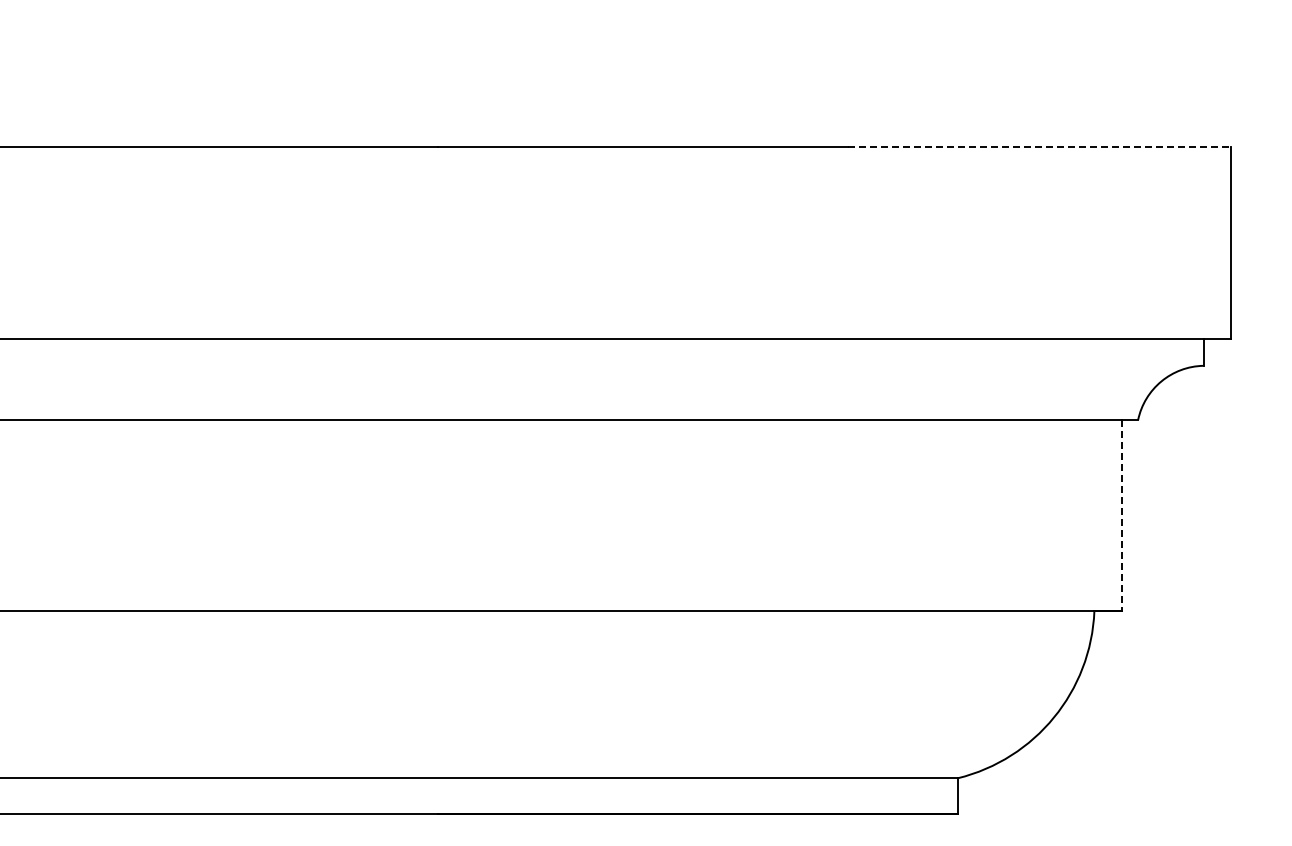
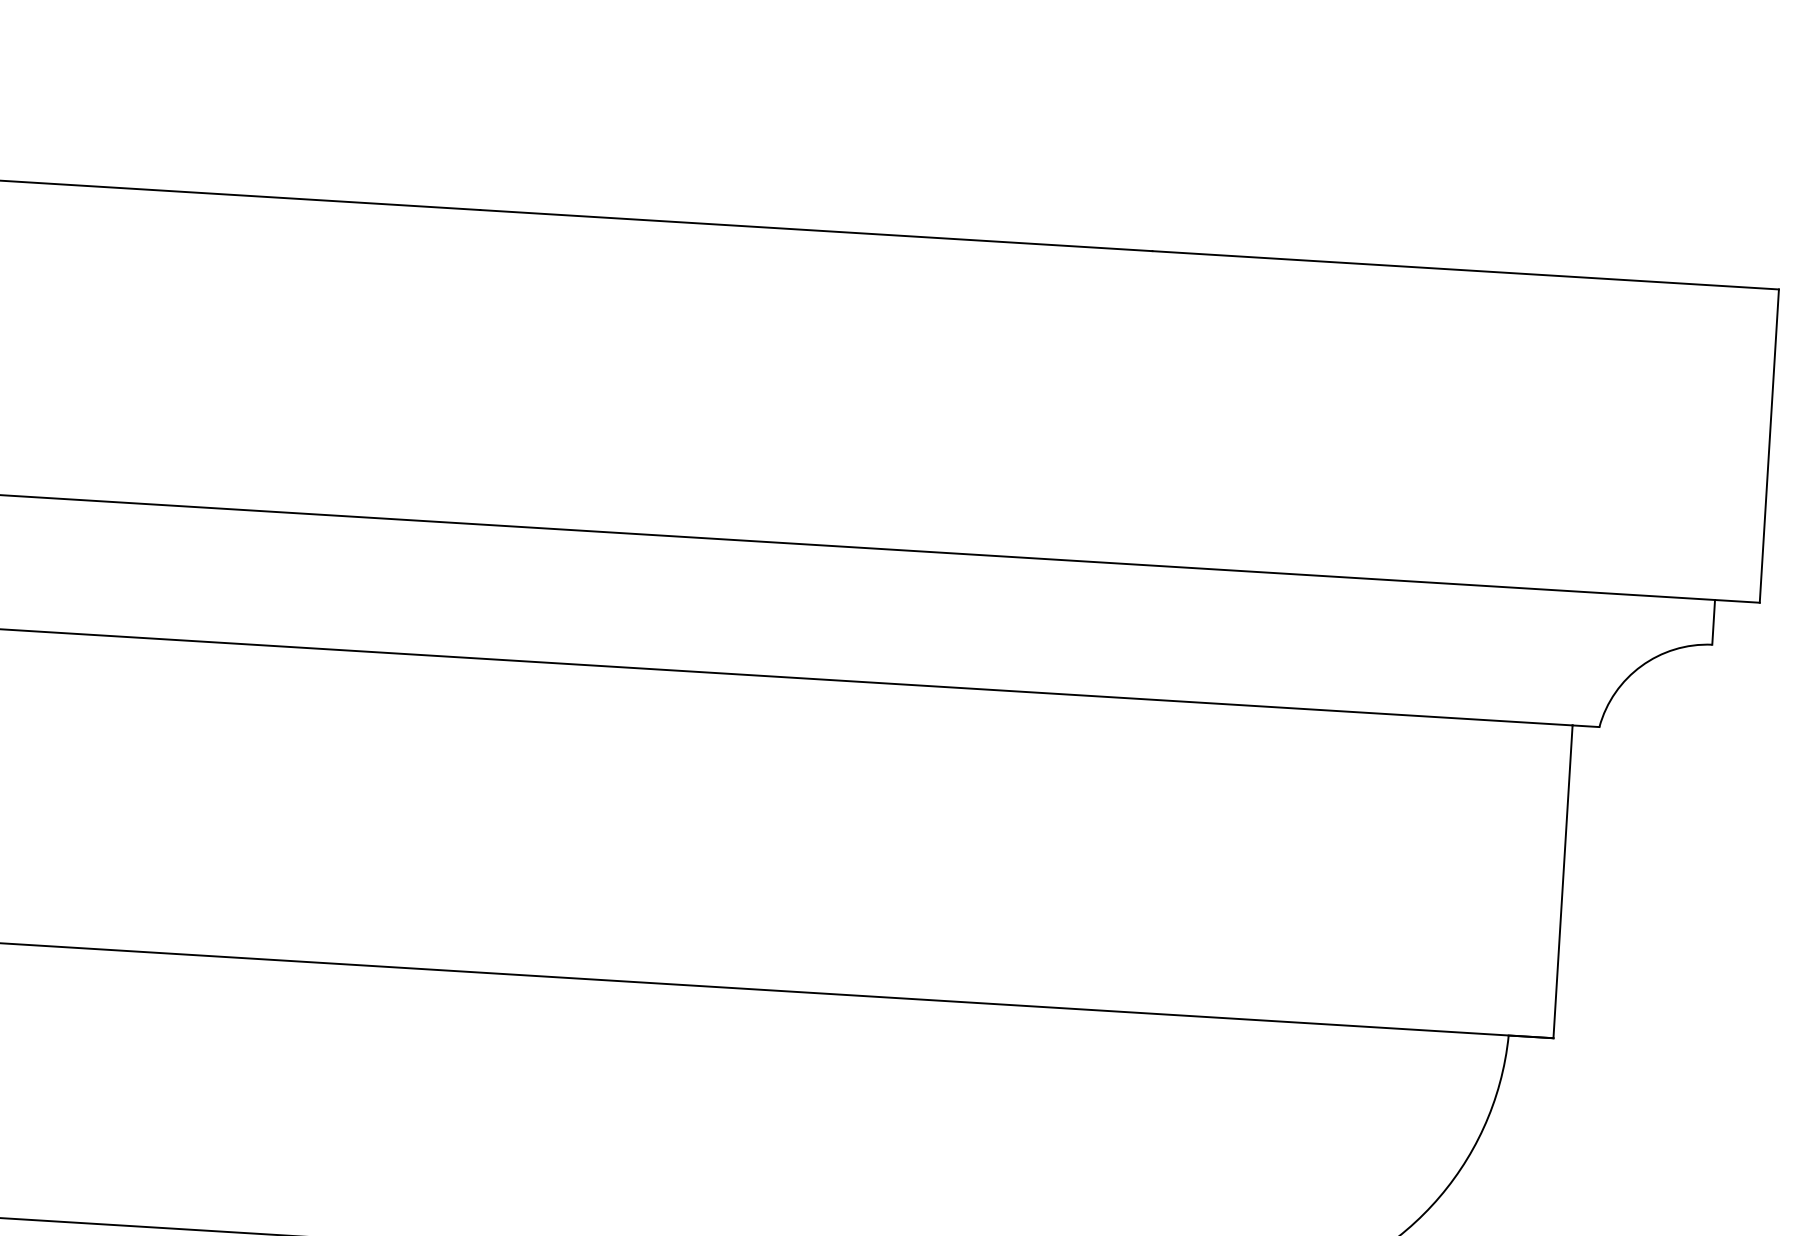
line: (1040, 147) -> (1466, 270), dashed -> solid
line: (1121, 516) -> (1562, 883), dashed -> solid

